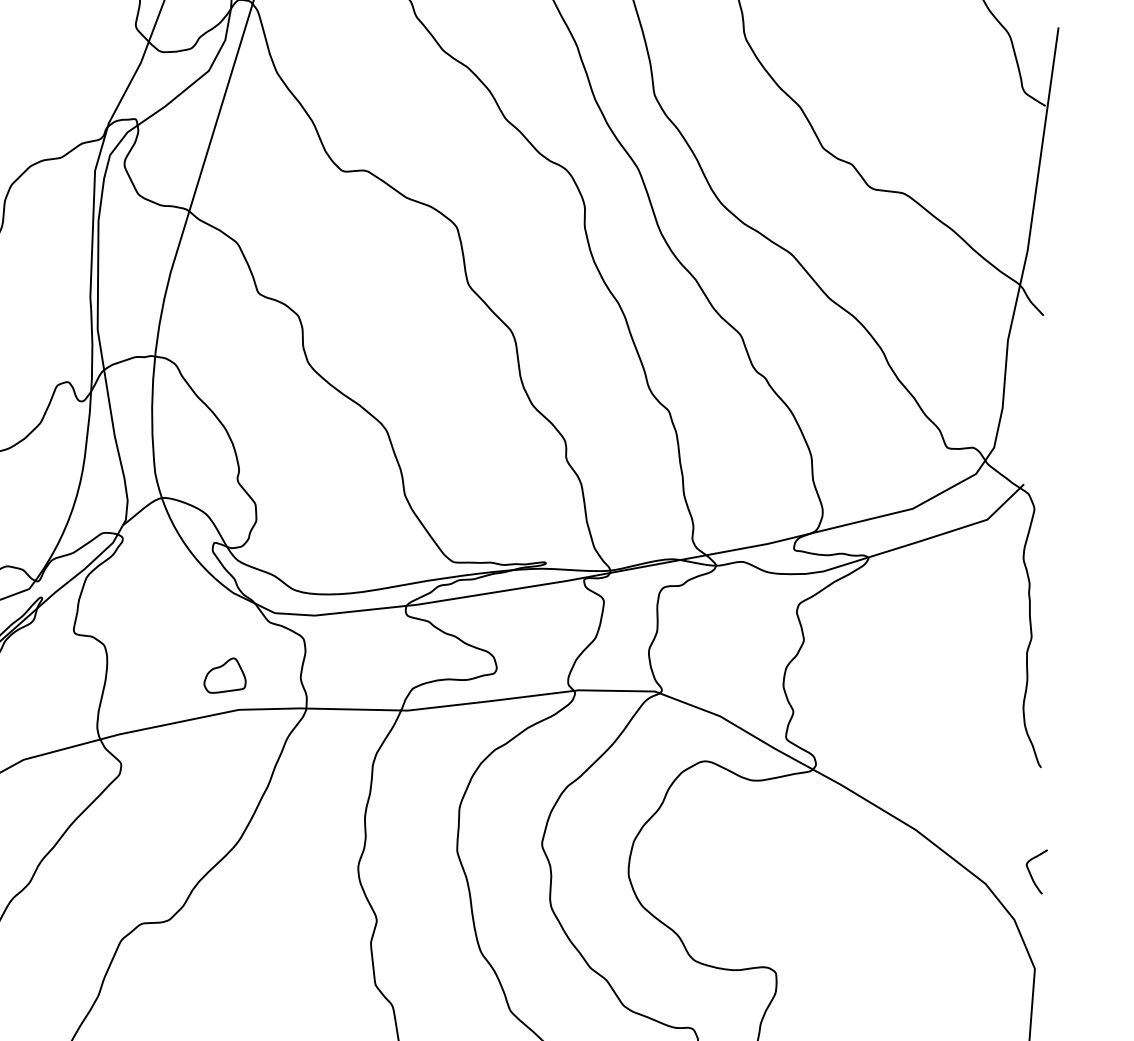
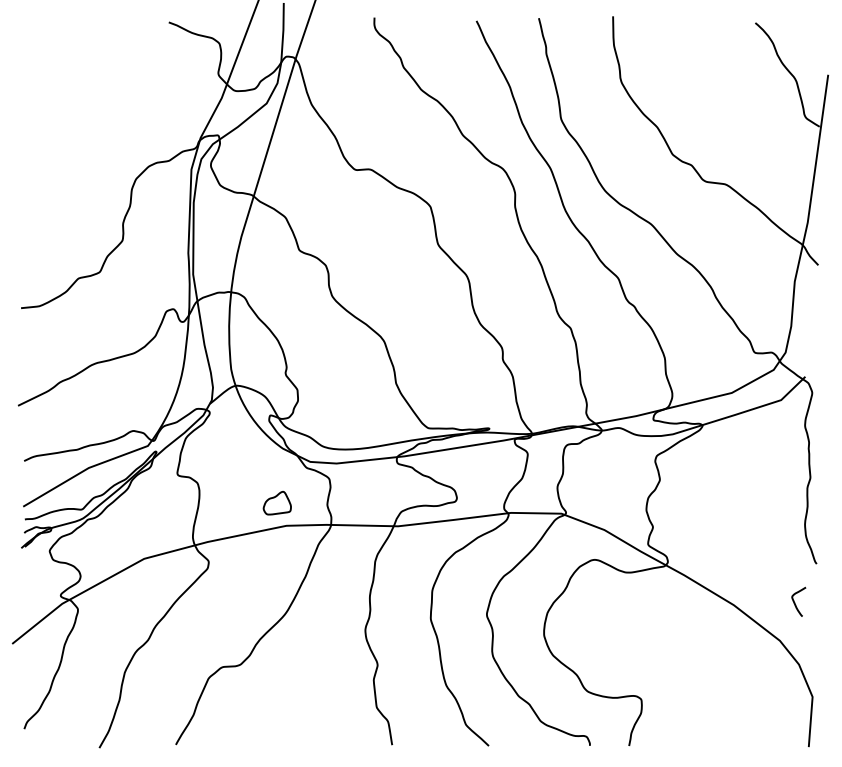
curve: (1031, 872) -> (795, 602), moved

